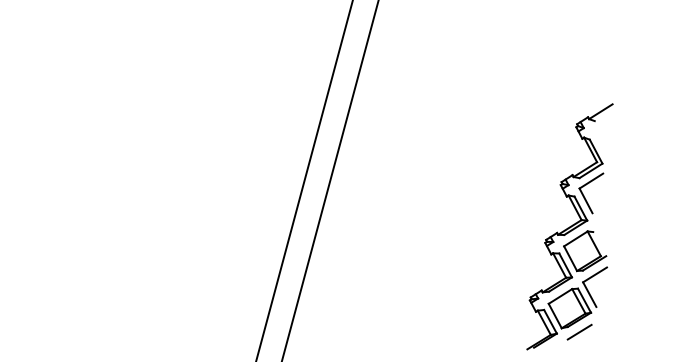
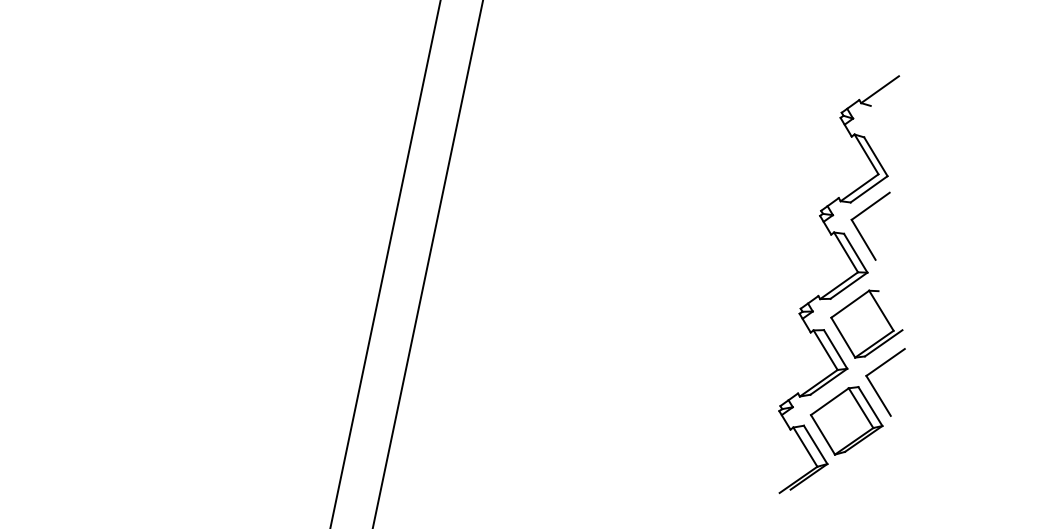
line: (579, 331) -> (864, 458), removed

